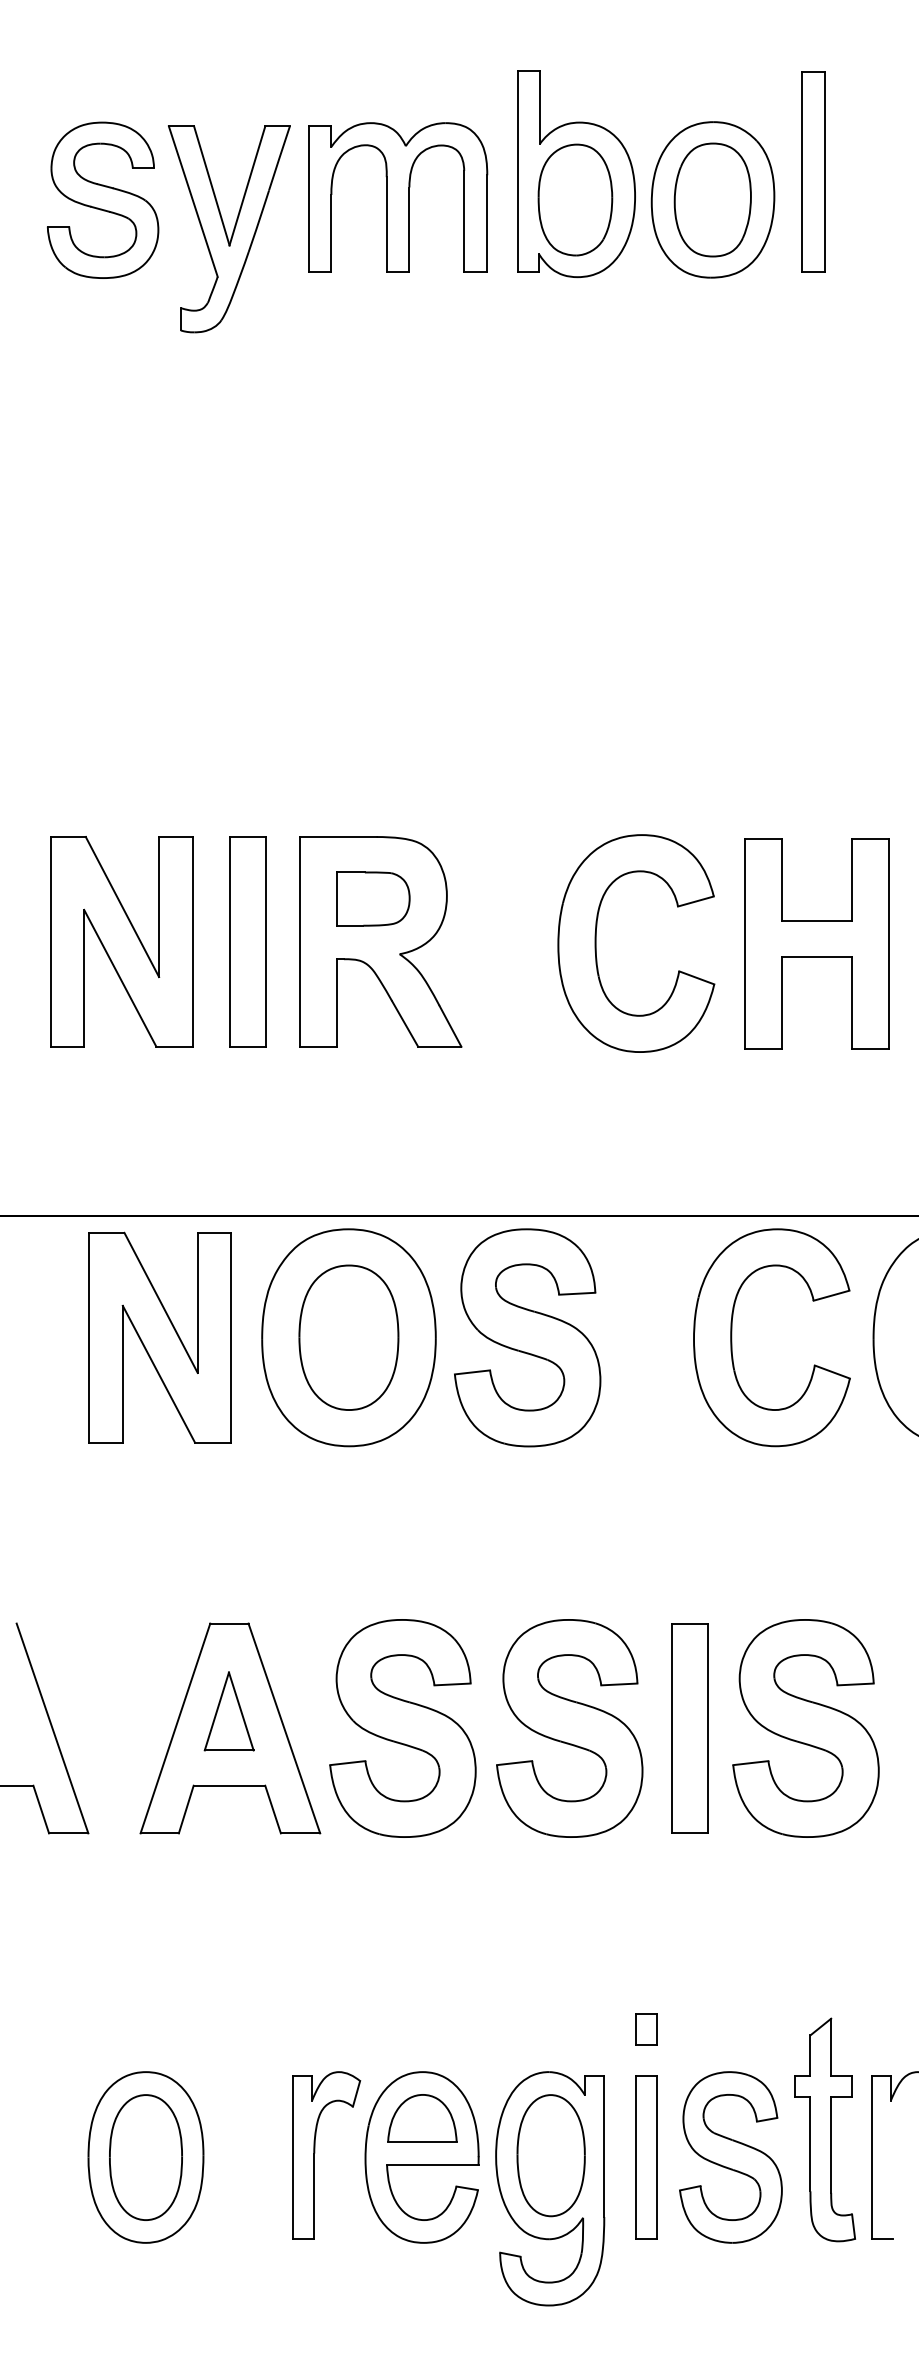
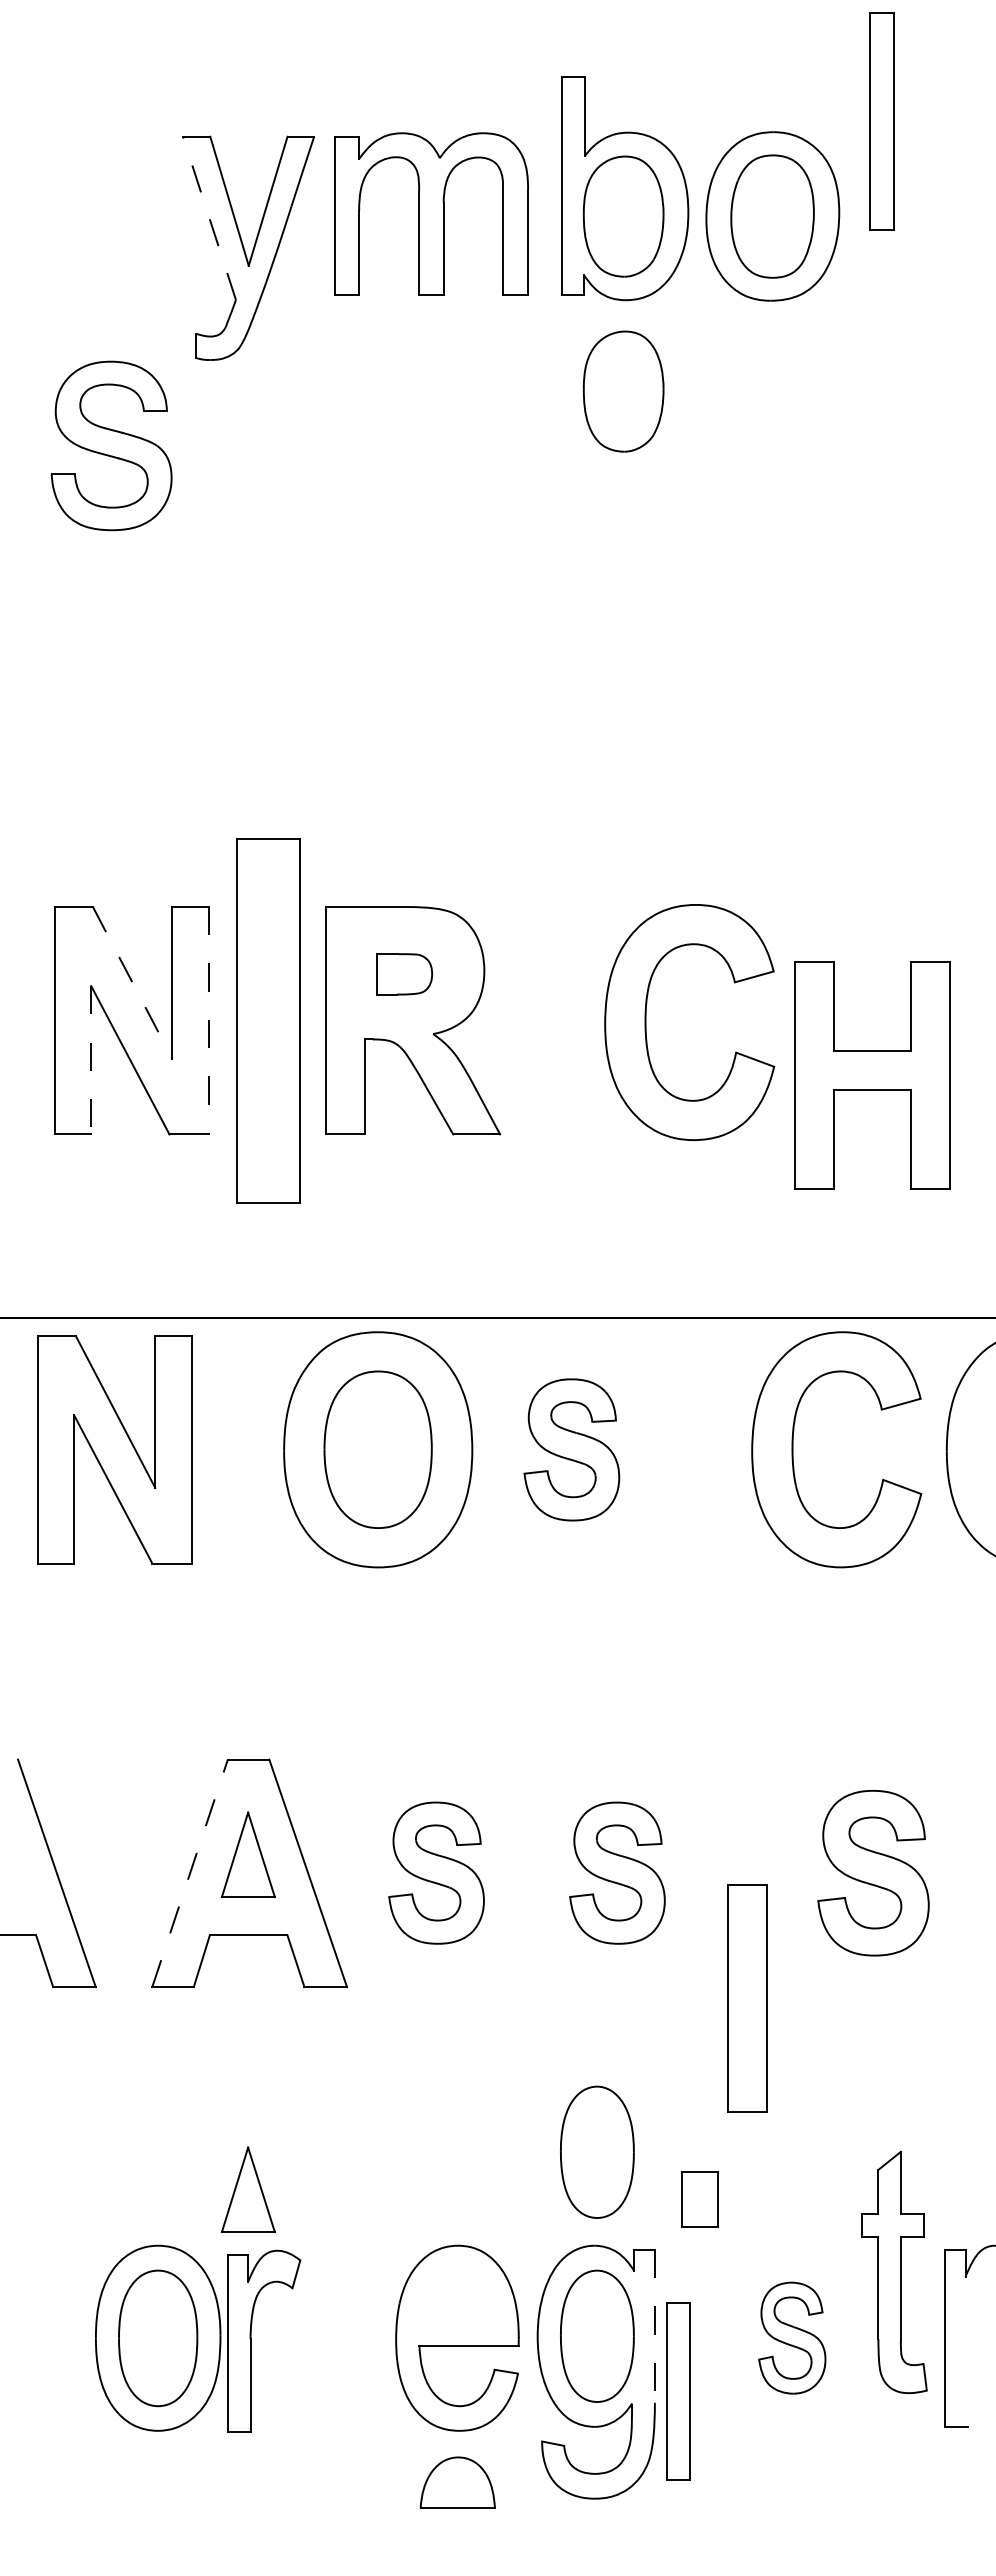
part: (813, 172) -> (881, 121), moved
part: (102, 199) -> (111, 445), moved
line: (193, 201) -> (209, 218), solid -> dashed
part: (575, 361) -> (623, 391), added
part: (373, 899) -> (404, 974), size x0.7
line: (122, 906) -> (132, 982), solid -> dashed
line: (192, 941) -> (208, 1020), solid -> dashed
part: (247, 941) -> (268, 1020), size x1.6
part: (817, 943) -> (872, 1075), moved
line: (84, 978) -> (91, 1060), solid -> dashed
part: (160, 1337) -> (114, 1449), moved
part: (527, 1337) -> (571, 1449), size x0.6
part: (402, 1727) -> (436, 1872), size x0.6
part: (569, 1727) -> (617, 1872), size x0.6
part: (805, 1727) -> (873, 1872), size x0.7
line: (175, 1728) -> (190, 1873), solid -> dashed
part: (689, 1728) -> (747, 1998), moved
part: (551, 1985) -> (597, 2151), added
part: (228, 2020) -> (247, 2189), added
part: (646, 2029) -> (700, 2199), size x1.6
part: (422, 2118) -> (457, 2482), moved
part: (825, 2129) -> (894, 2271), moved
line: (603, 2146) -> (654, 2326), solid -> dashed
part: (315, 2154) -> (251, 2340), moved
part: (731, 2156) -> (792, 2337), size x0.6
part: (646, 2157) -> (678, 2391), moved

